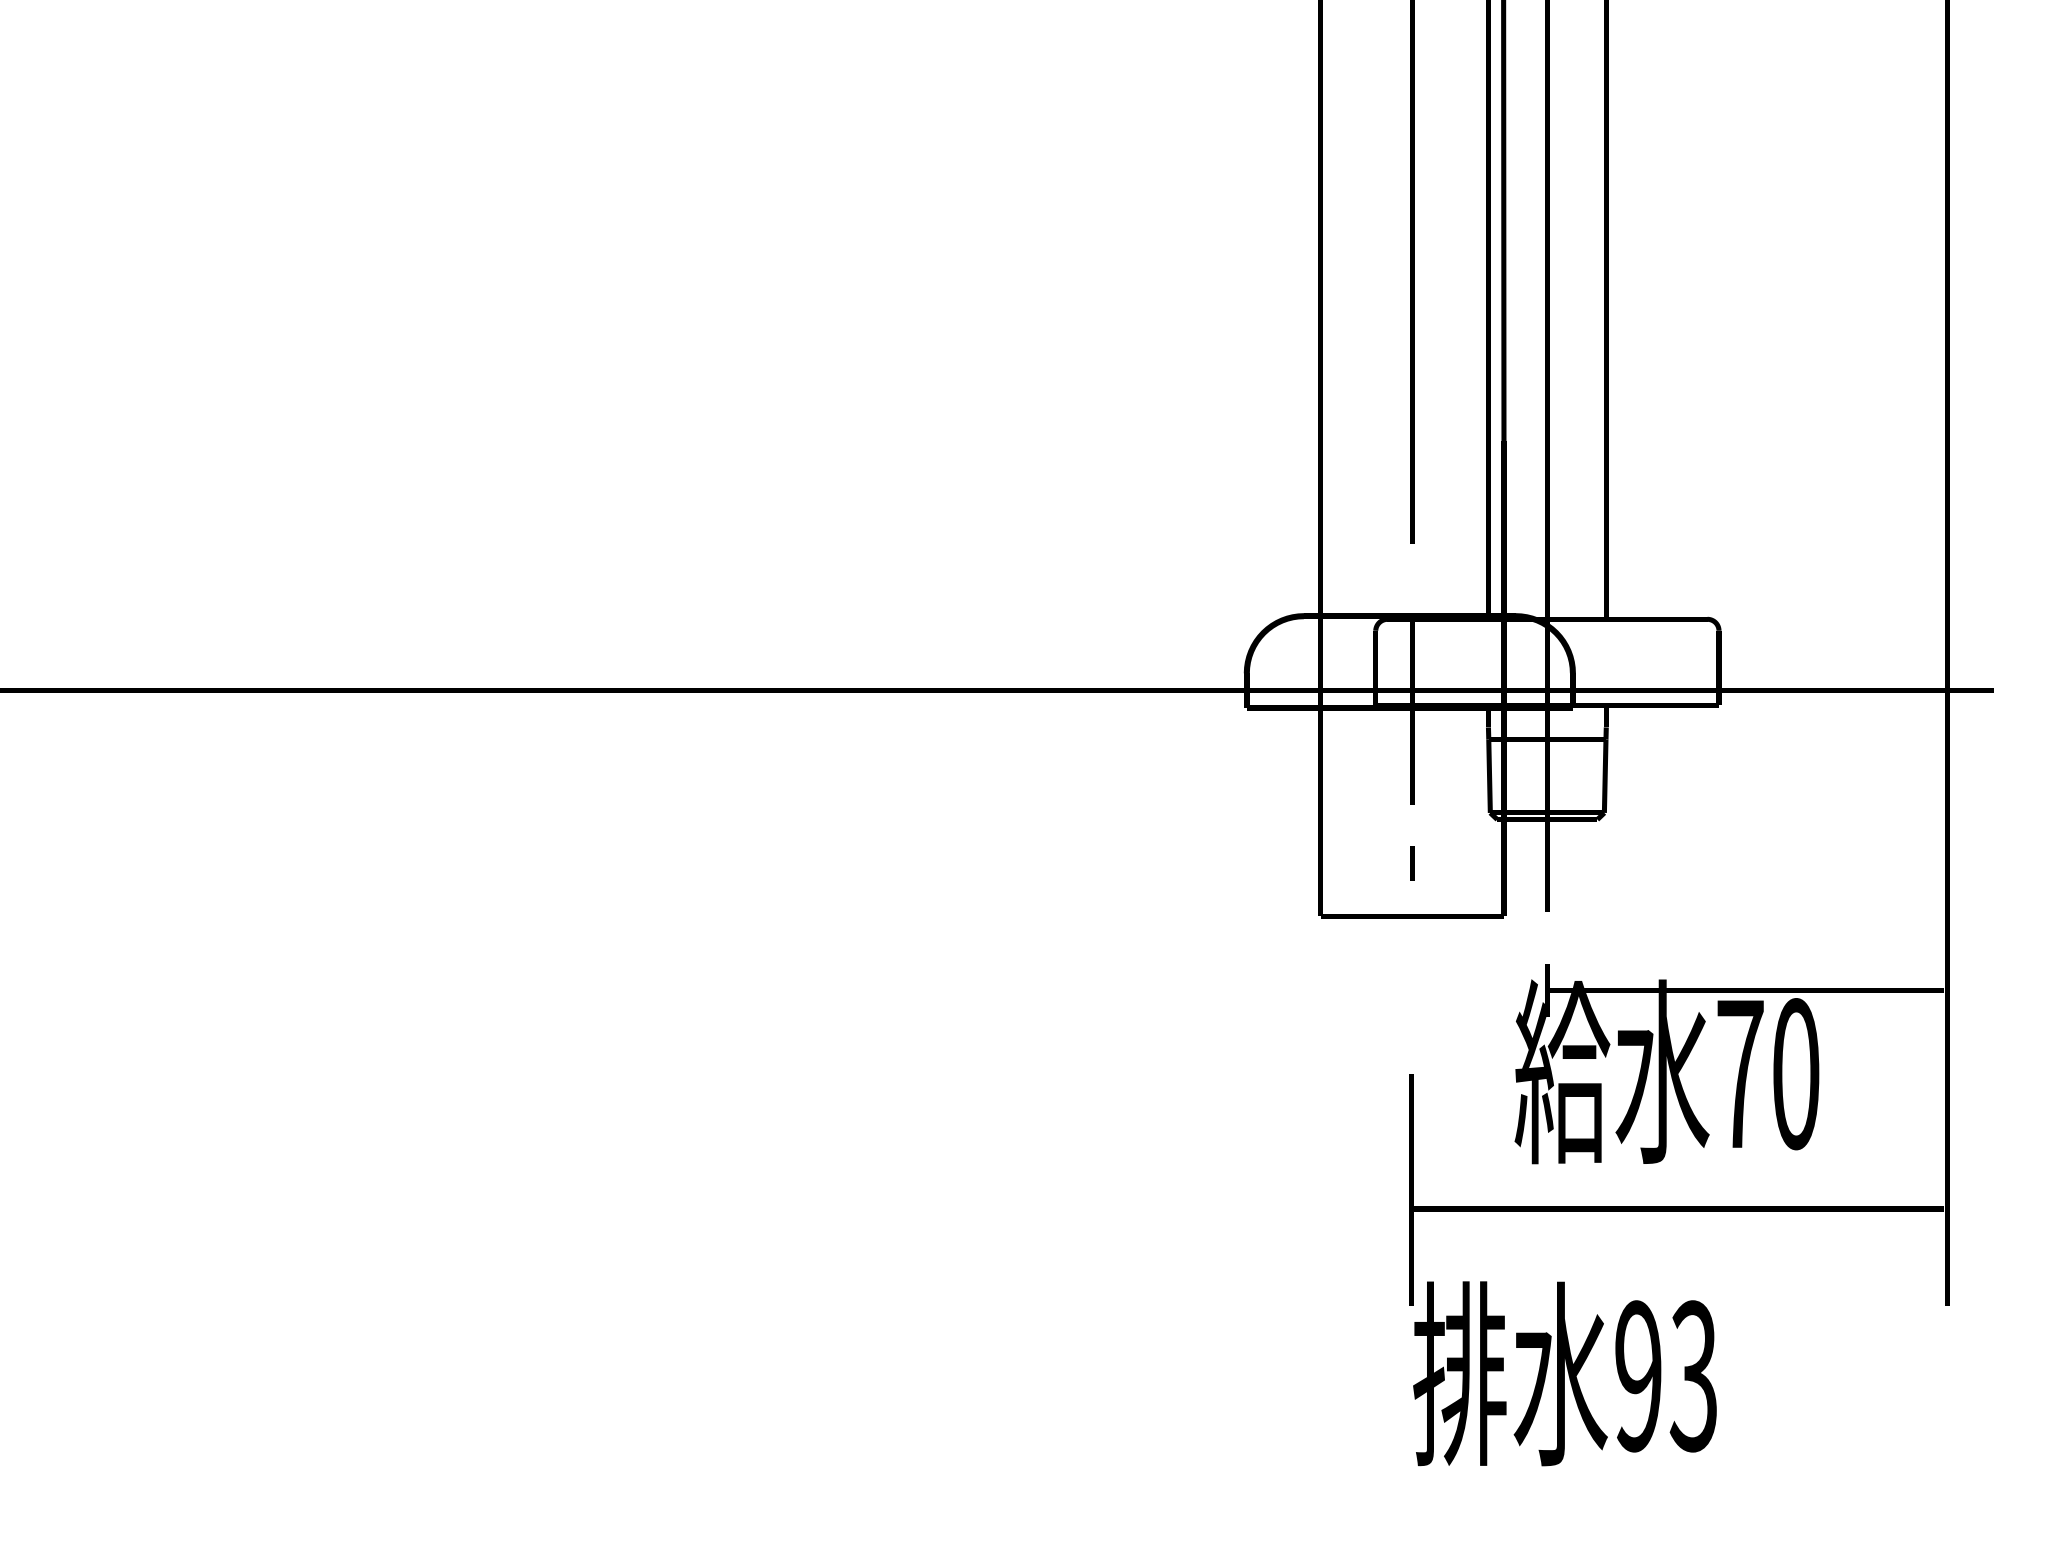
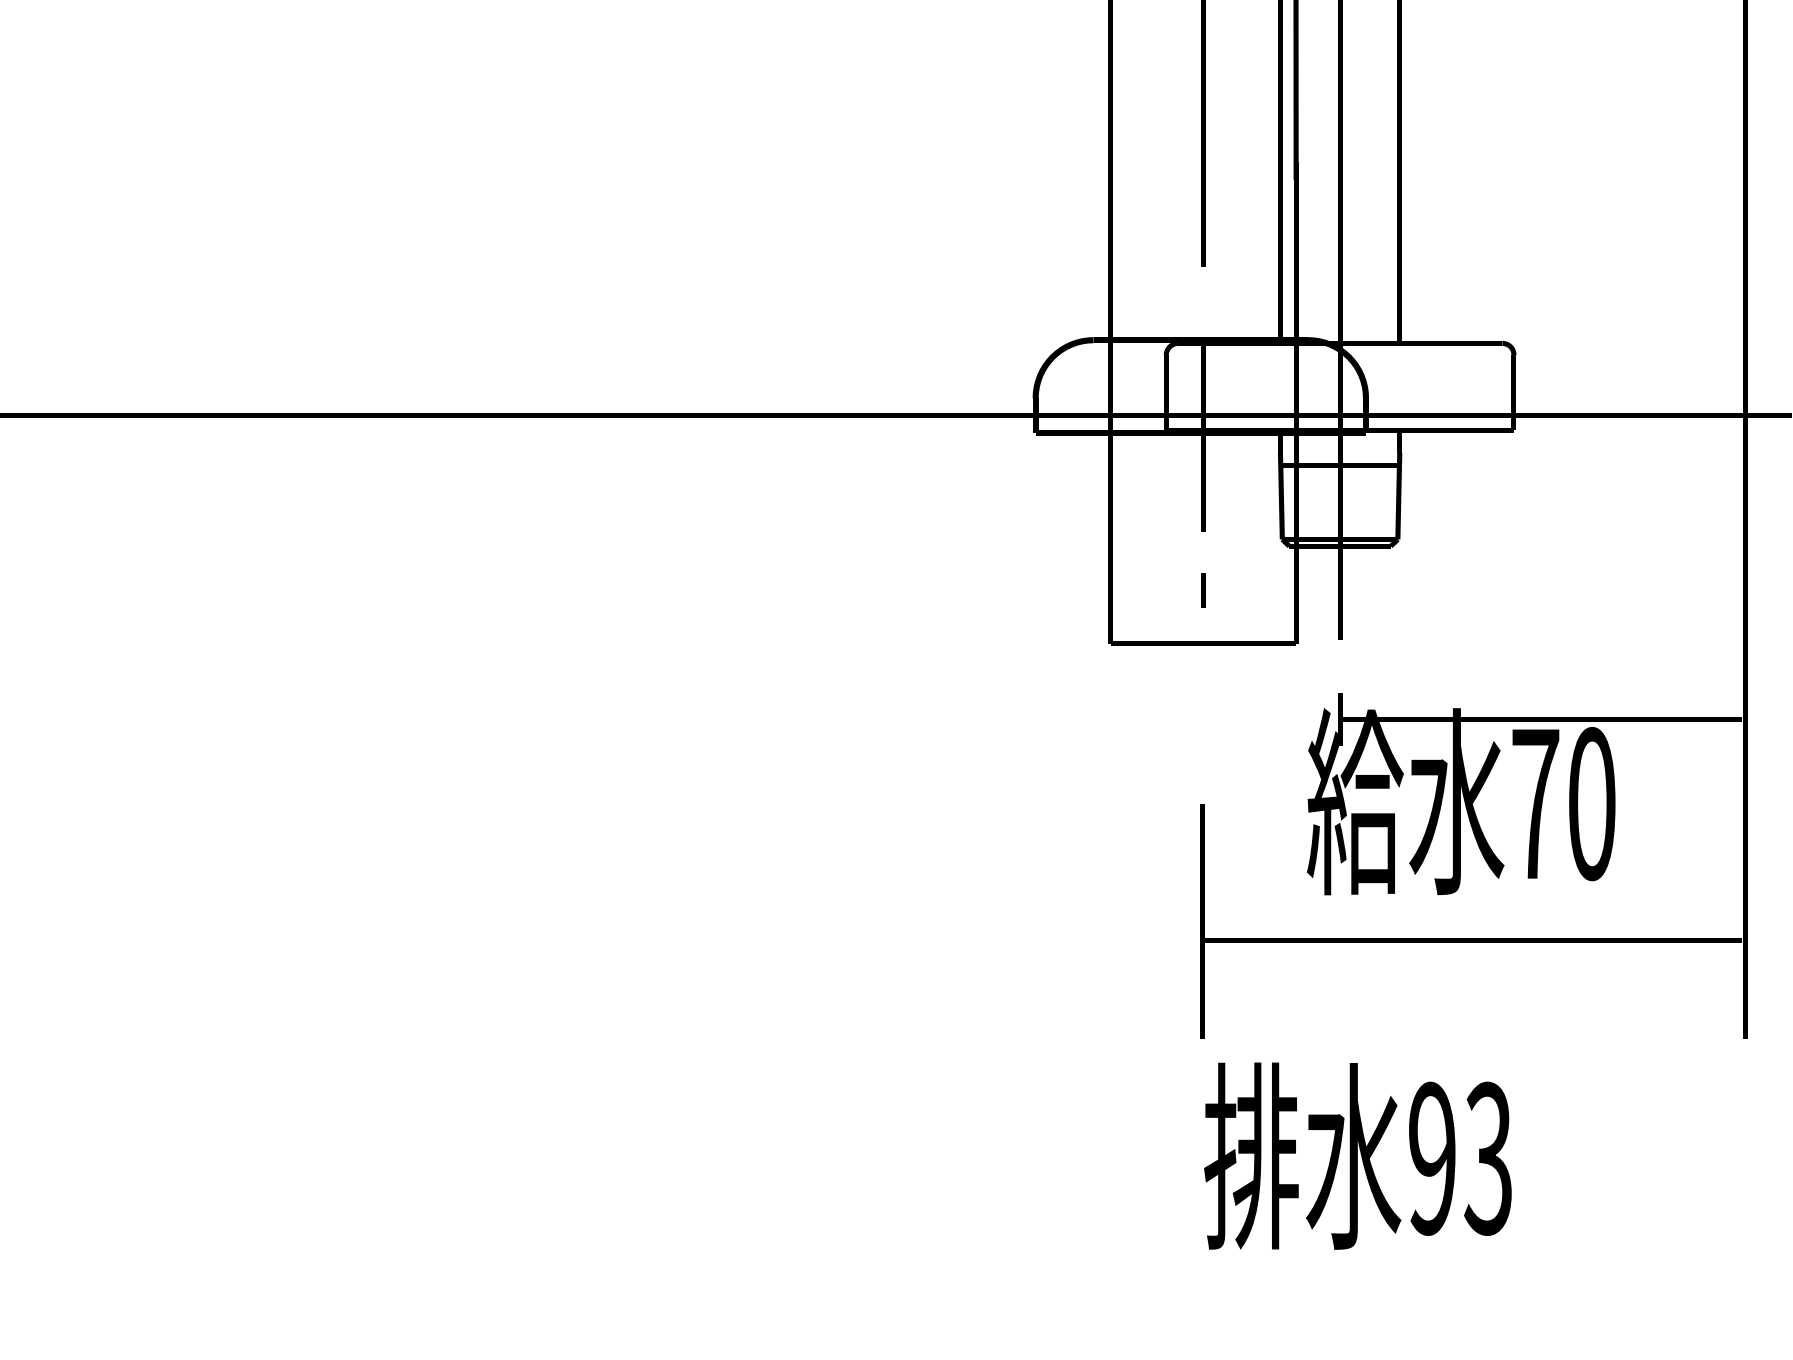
text: (1564, 1373) -> (1357, 1155), moved

